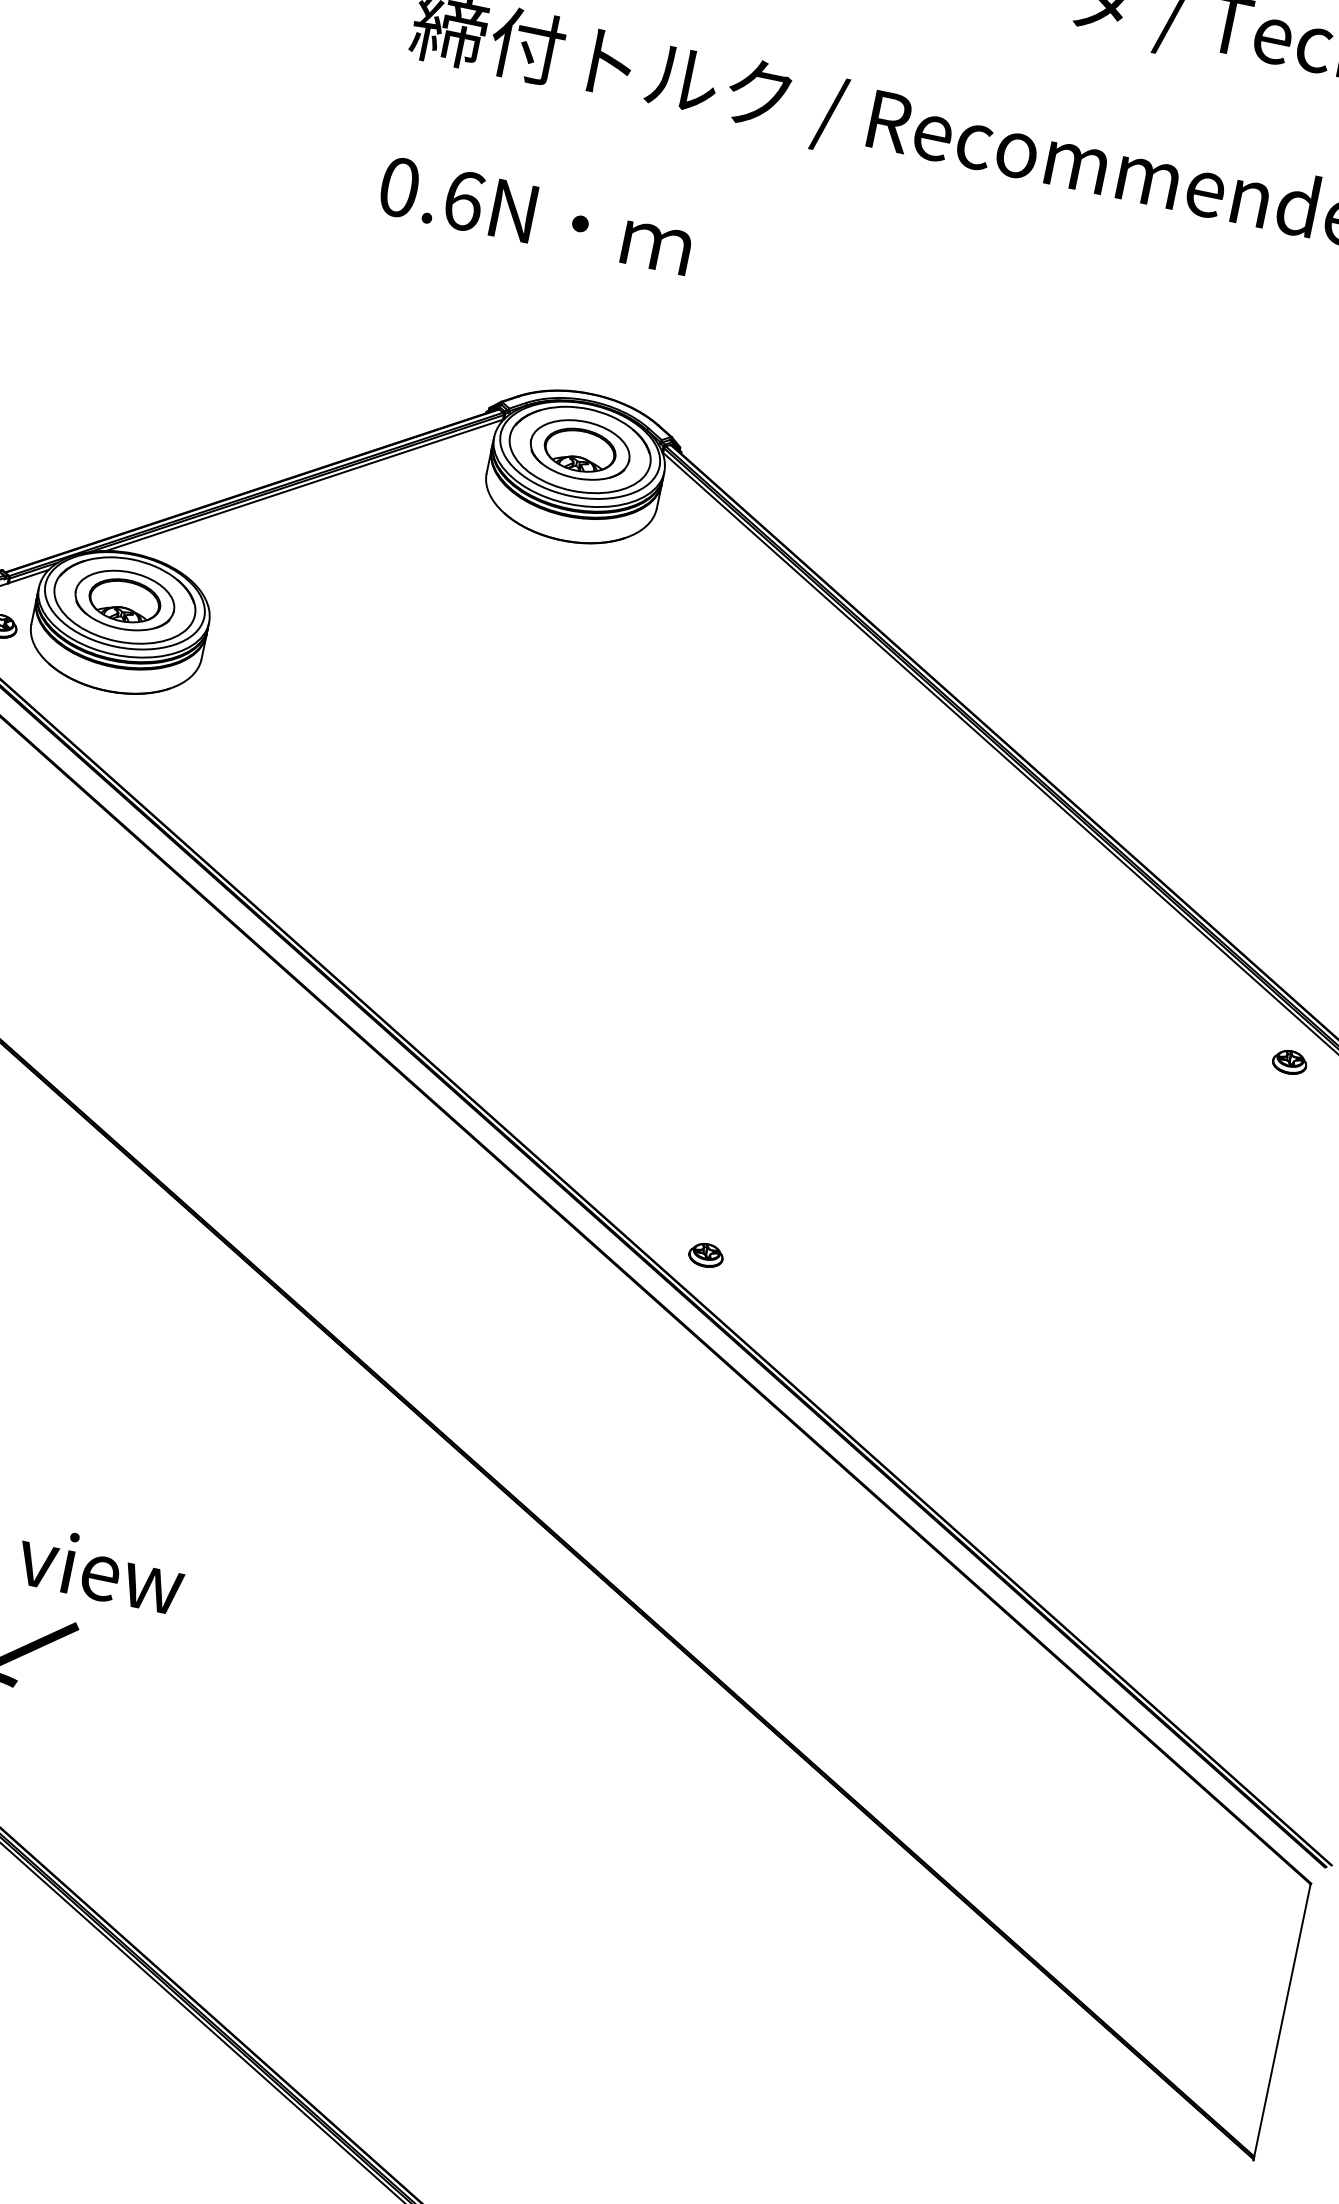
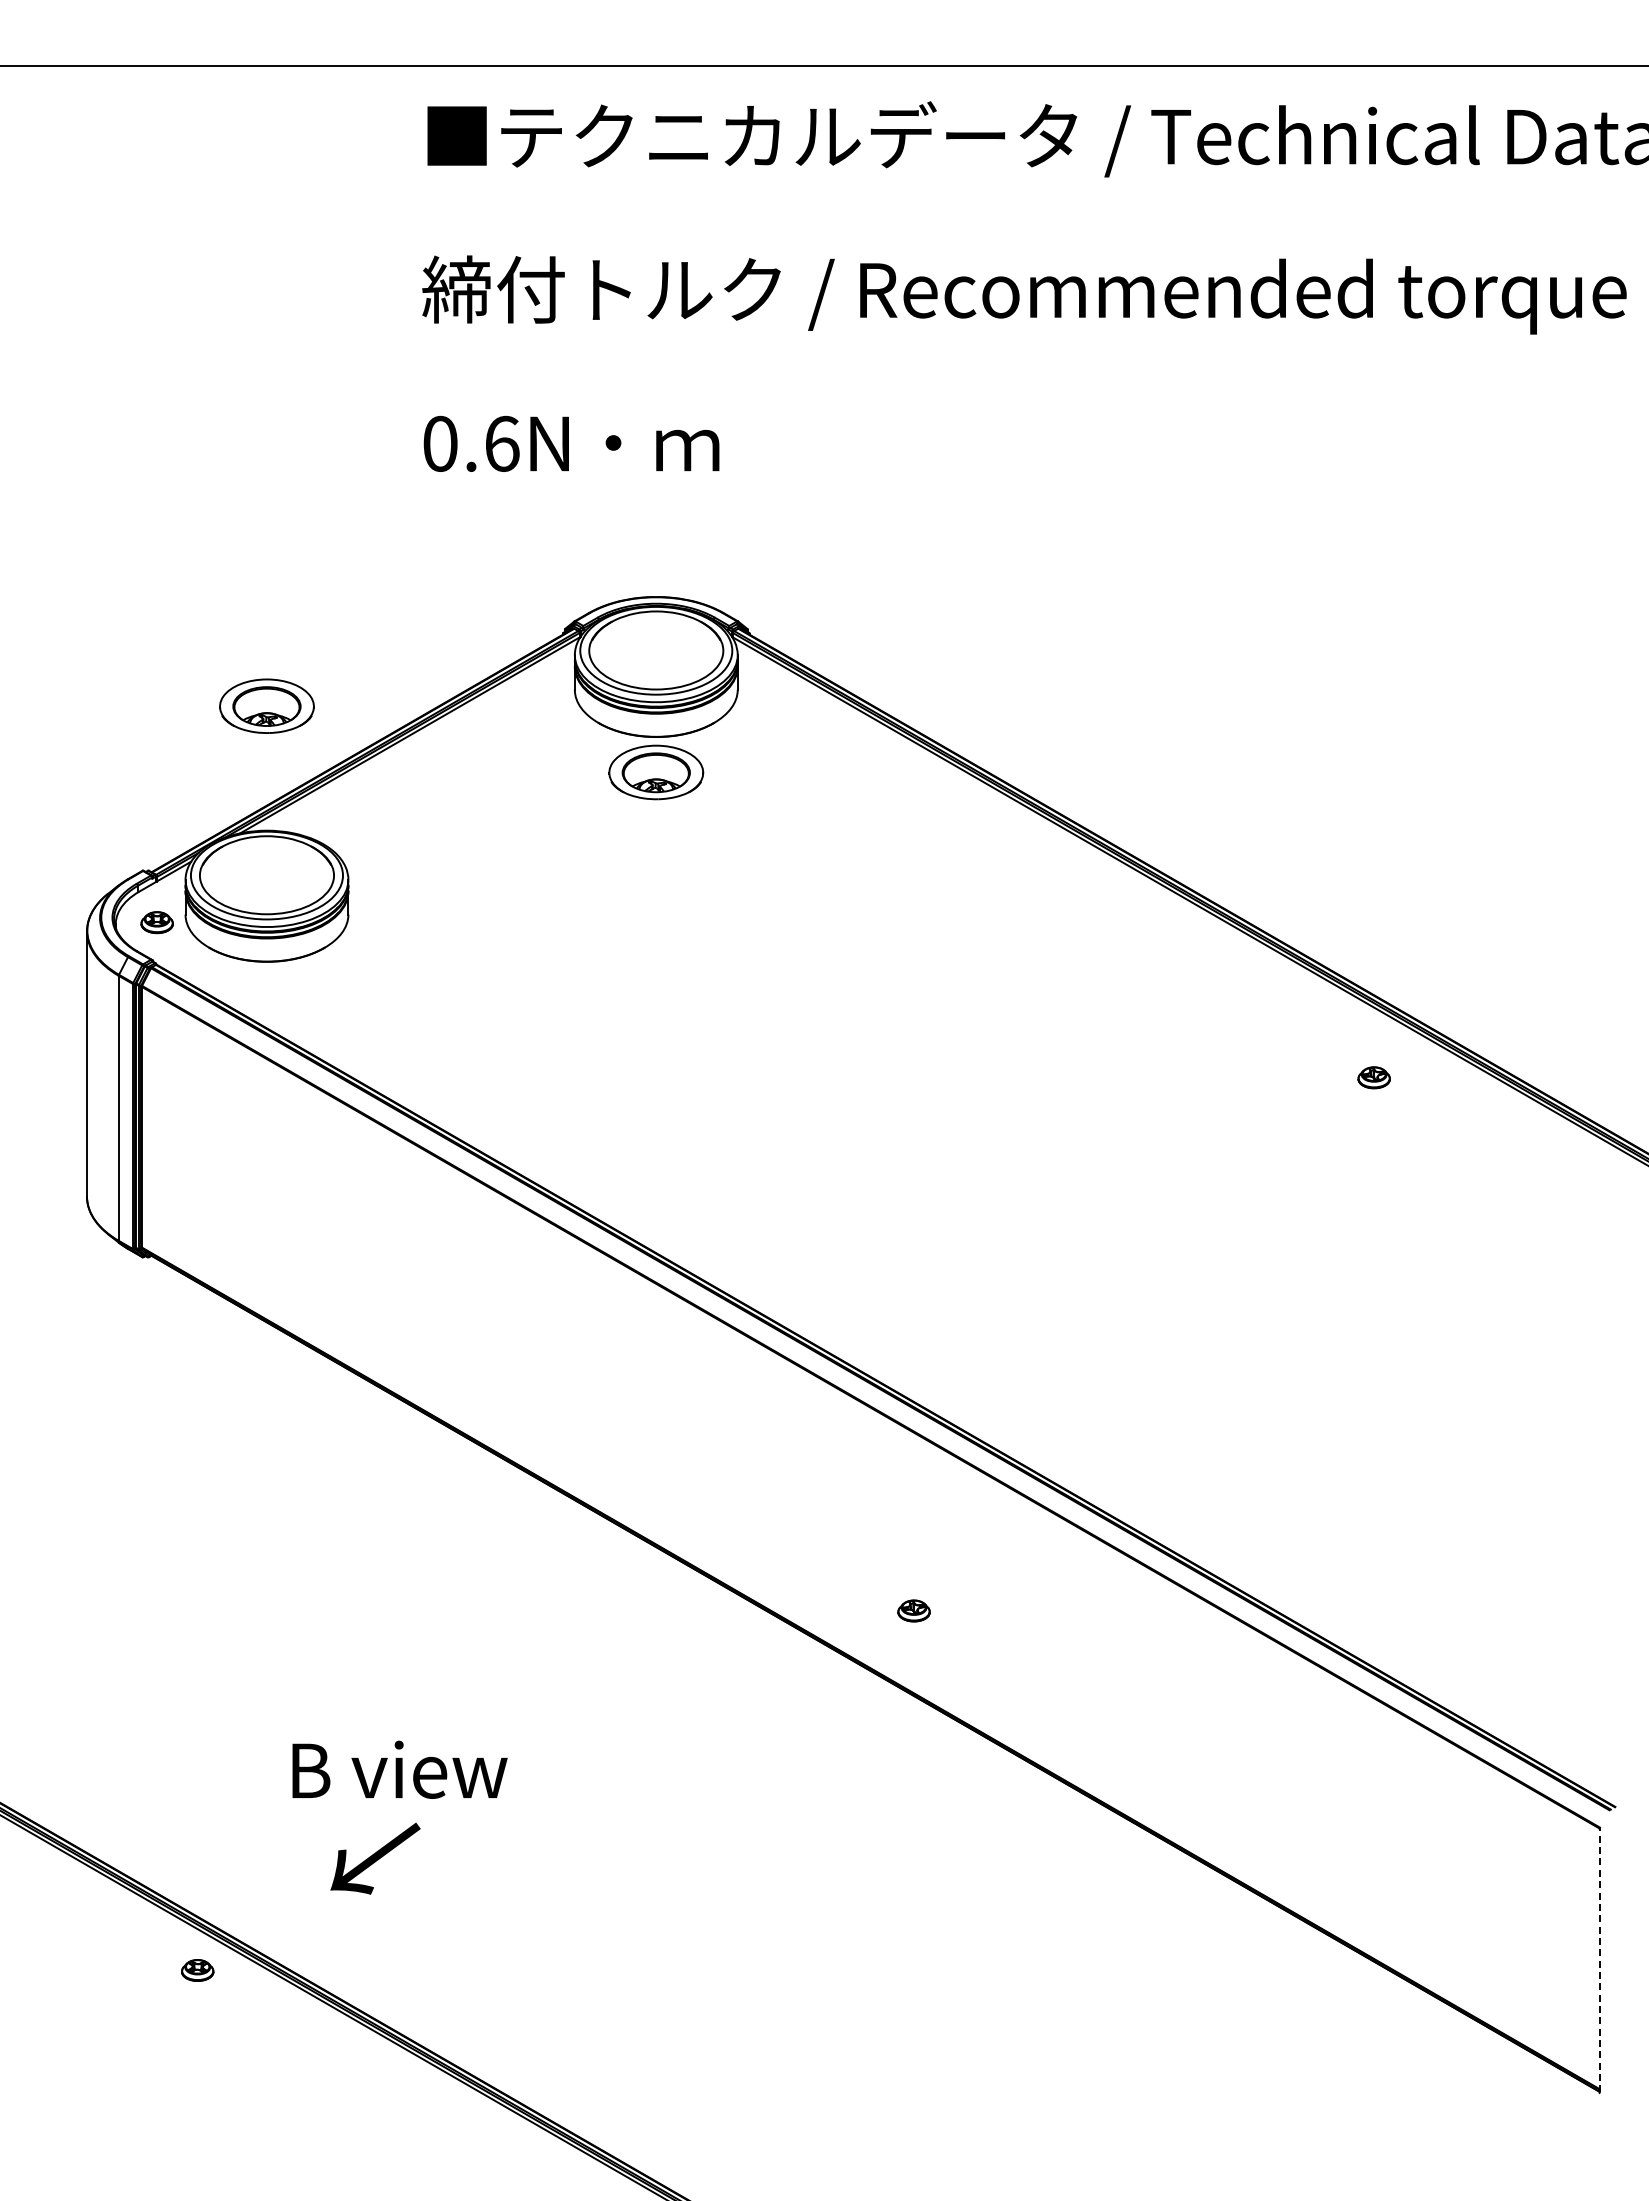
part: (580, 449) -> (656, 772), moved
part: (124, 599) -> (266, 705), moved
part: (1289, 1061) -> (1373, 1077), moved
part: (705, 1254) -> (913, 1610), moved
line: (1282, 2022) -> (1599, 1960), solid -> dashed

